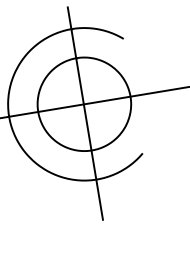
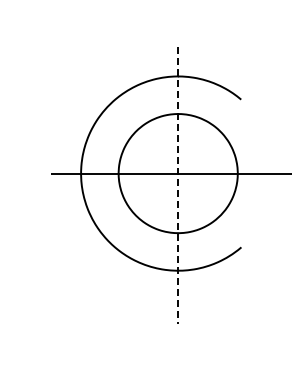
line: (85, 113) -> (177, 185), solid -> dashed

